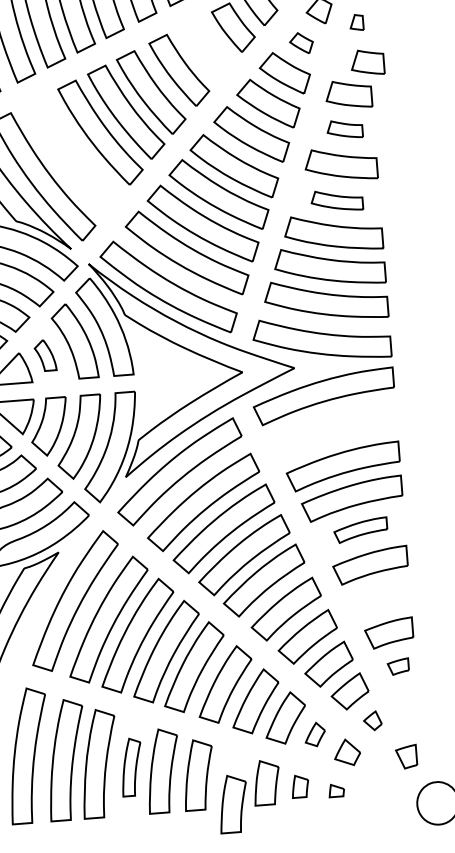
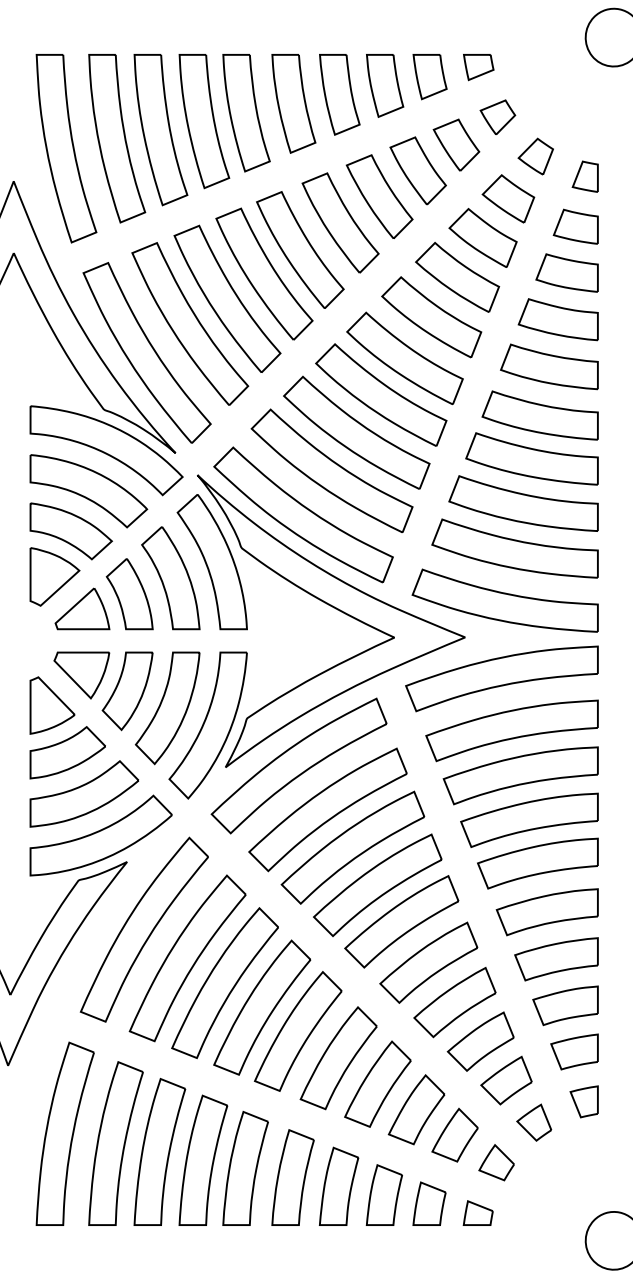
part: (356, 22) -> (584, 176), size x1.43
part: (301, 43) -> (508, 198), size x1.67
part: (206, 48) -> (379, 196), added
part: (367, 62) -> (575, 226), moved
part: (344, 129) -> (557, 319), size x1.67
part: (74, 152) -> (190, 323), added
part: (336, 200) -> (539, 415), size x1.67
part: (45, 355) -> (129, 594), size x1.67
part: (333, 433) -> (511, 730), added
part: (360, 530) -> (537, 863), size x1.67
part: (379, 599) -> (556, 959), added
part: (398, 666) -> (574, 1051), size x1.67
part: (372, 720) -> (534, 1122), size x1.43
part: (314, 734) -> (454, 1134), size x1.67
part: (406, 756) -> (583, 1101), moved
part: (131, 766) -> (203, 1159), size x1.67
part: (300, 786) -> (429, 1203), size x1.43
part: (336, 790) -> (477, 1212), size x1.43
part: (232, 803) -> (338, 1185), moved

